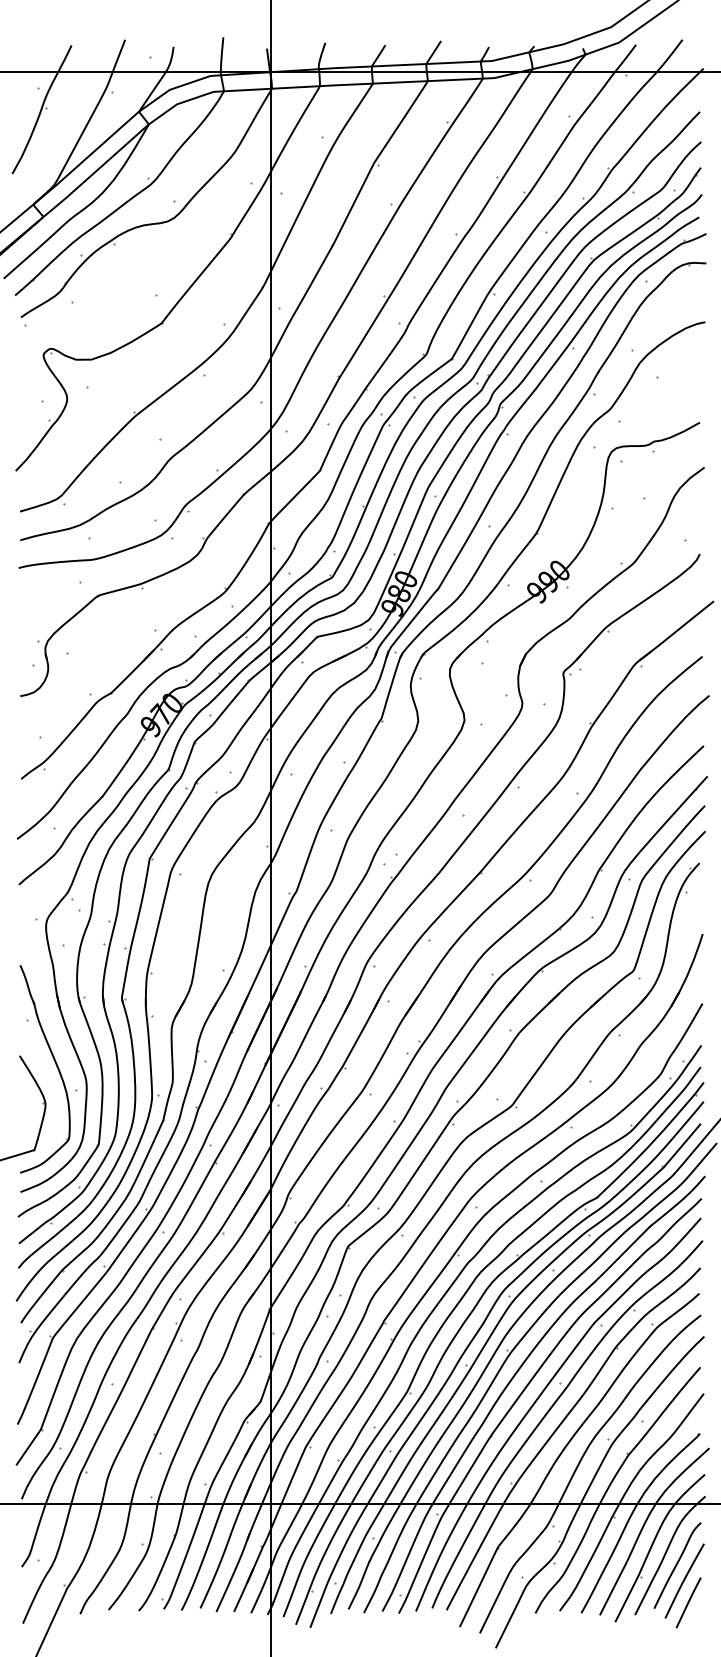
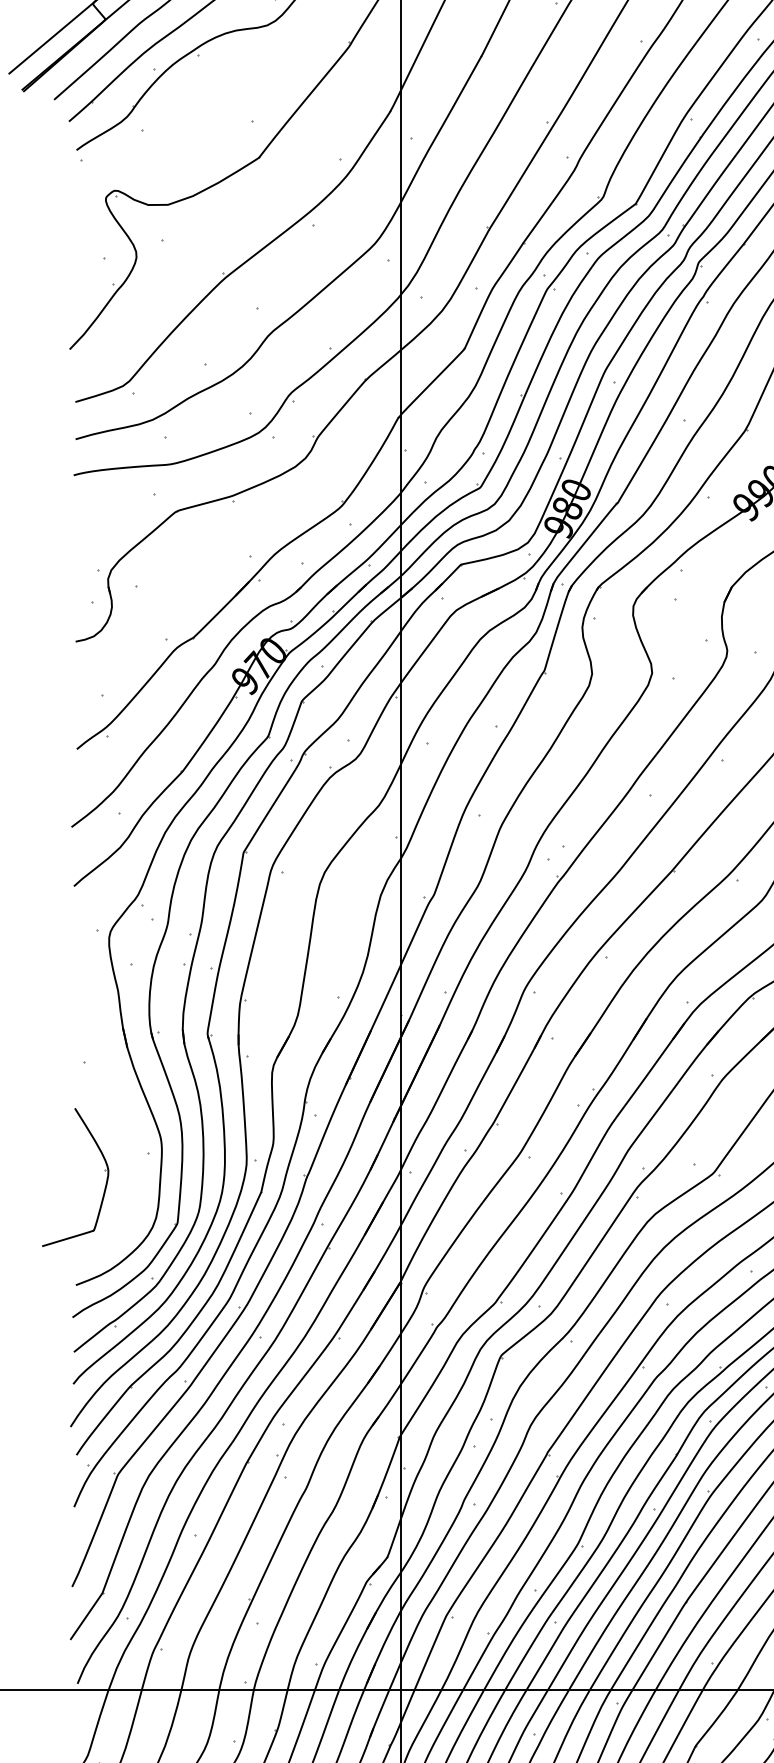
part: (55, 1064) -> (121, 1119), removed

